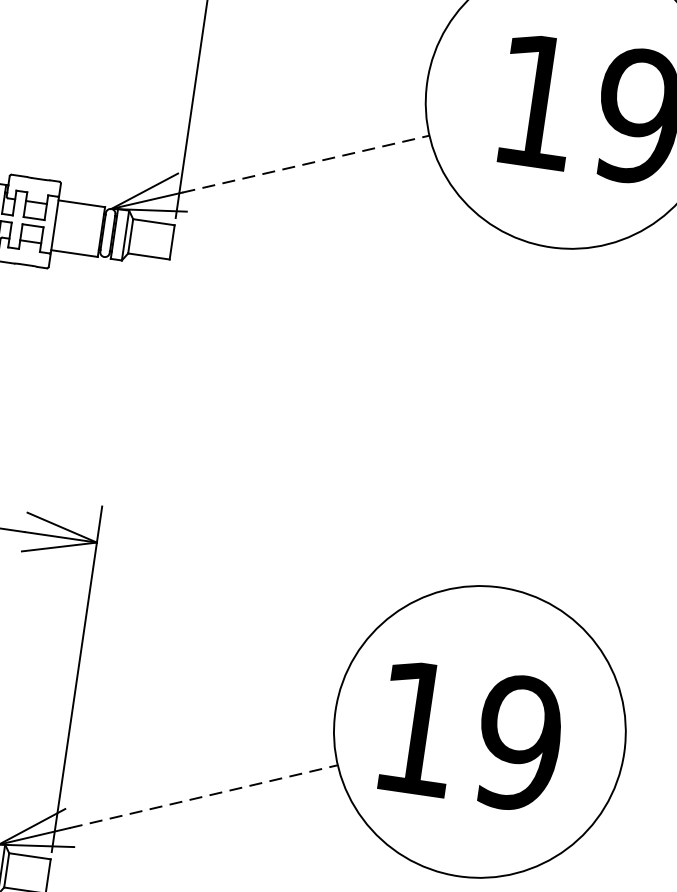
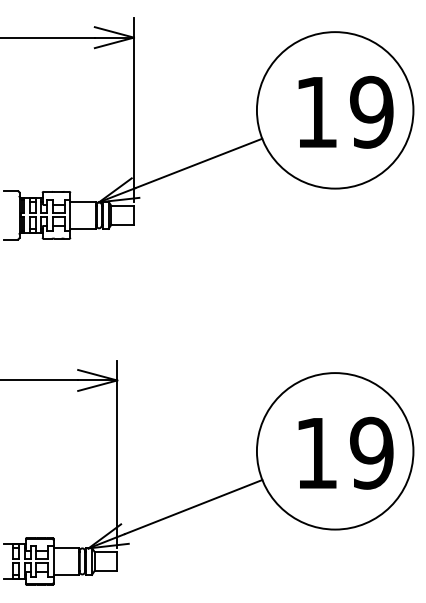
line: (305, 164) -> (198, 163), dashed -> solid
text: (470, 734) -> (345, 452), moved
line: (203, 797) -> (193, 507), dashed -> solid

